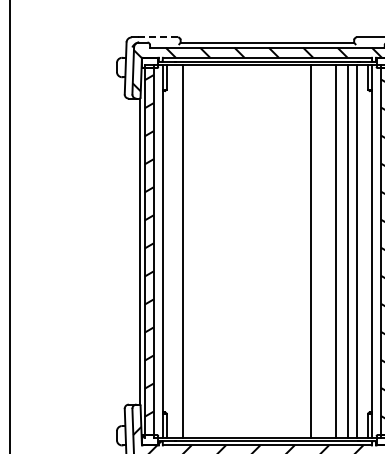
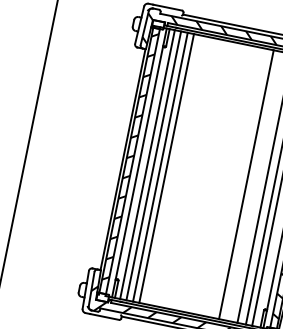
line: (157, 37) -> (167, 7), dashed -> solid
line: (173, 251) -> (147, 164), added
line: (191, 251) -> (160, 167), added
line: (200, 251) -> (166, 168), added

